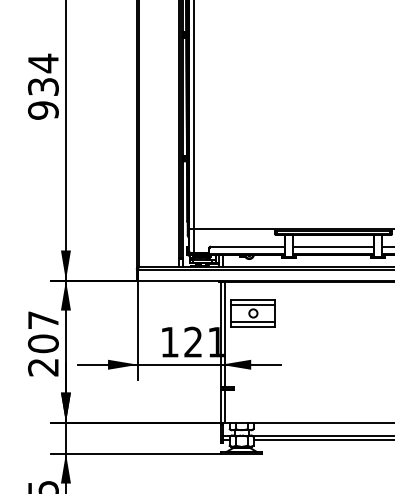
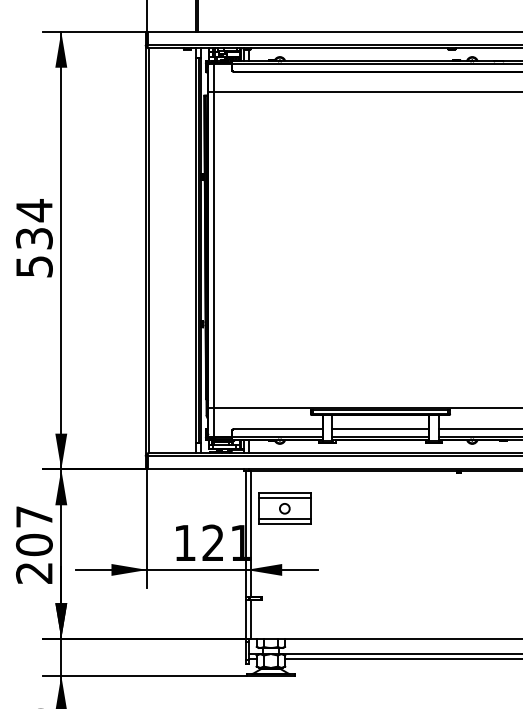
text: (43, 110) -> (34, 266), 934 -> 534

